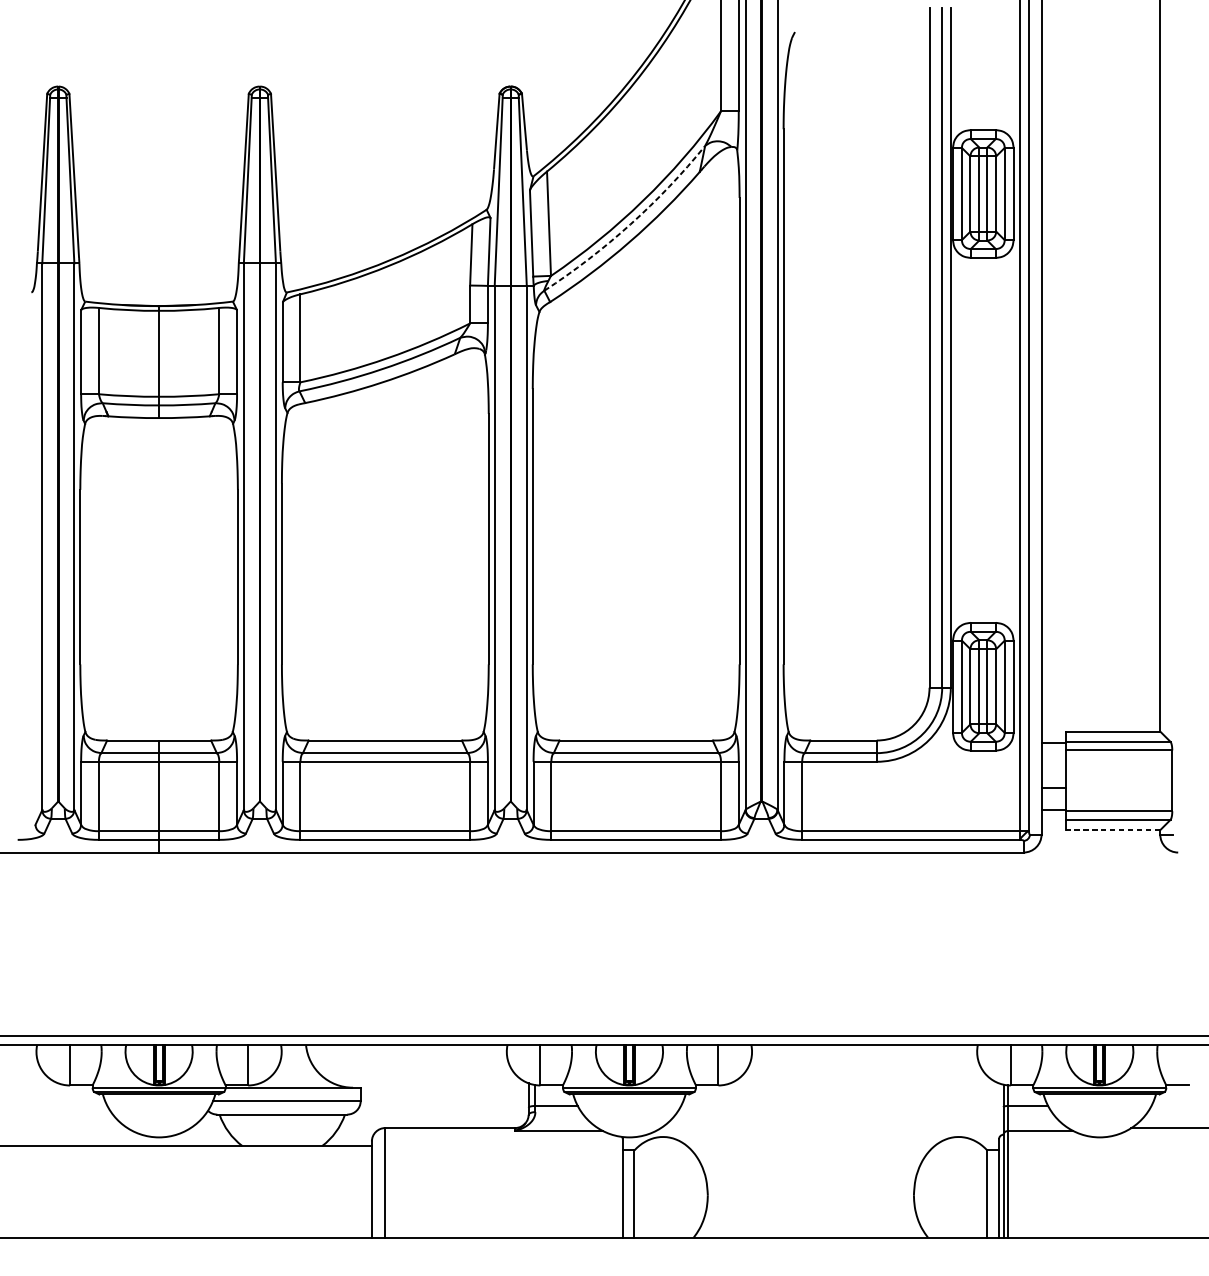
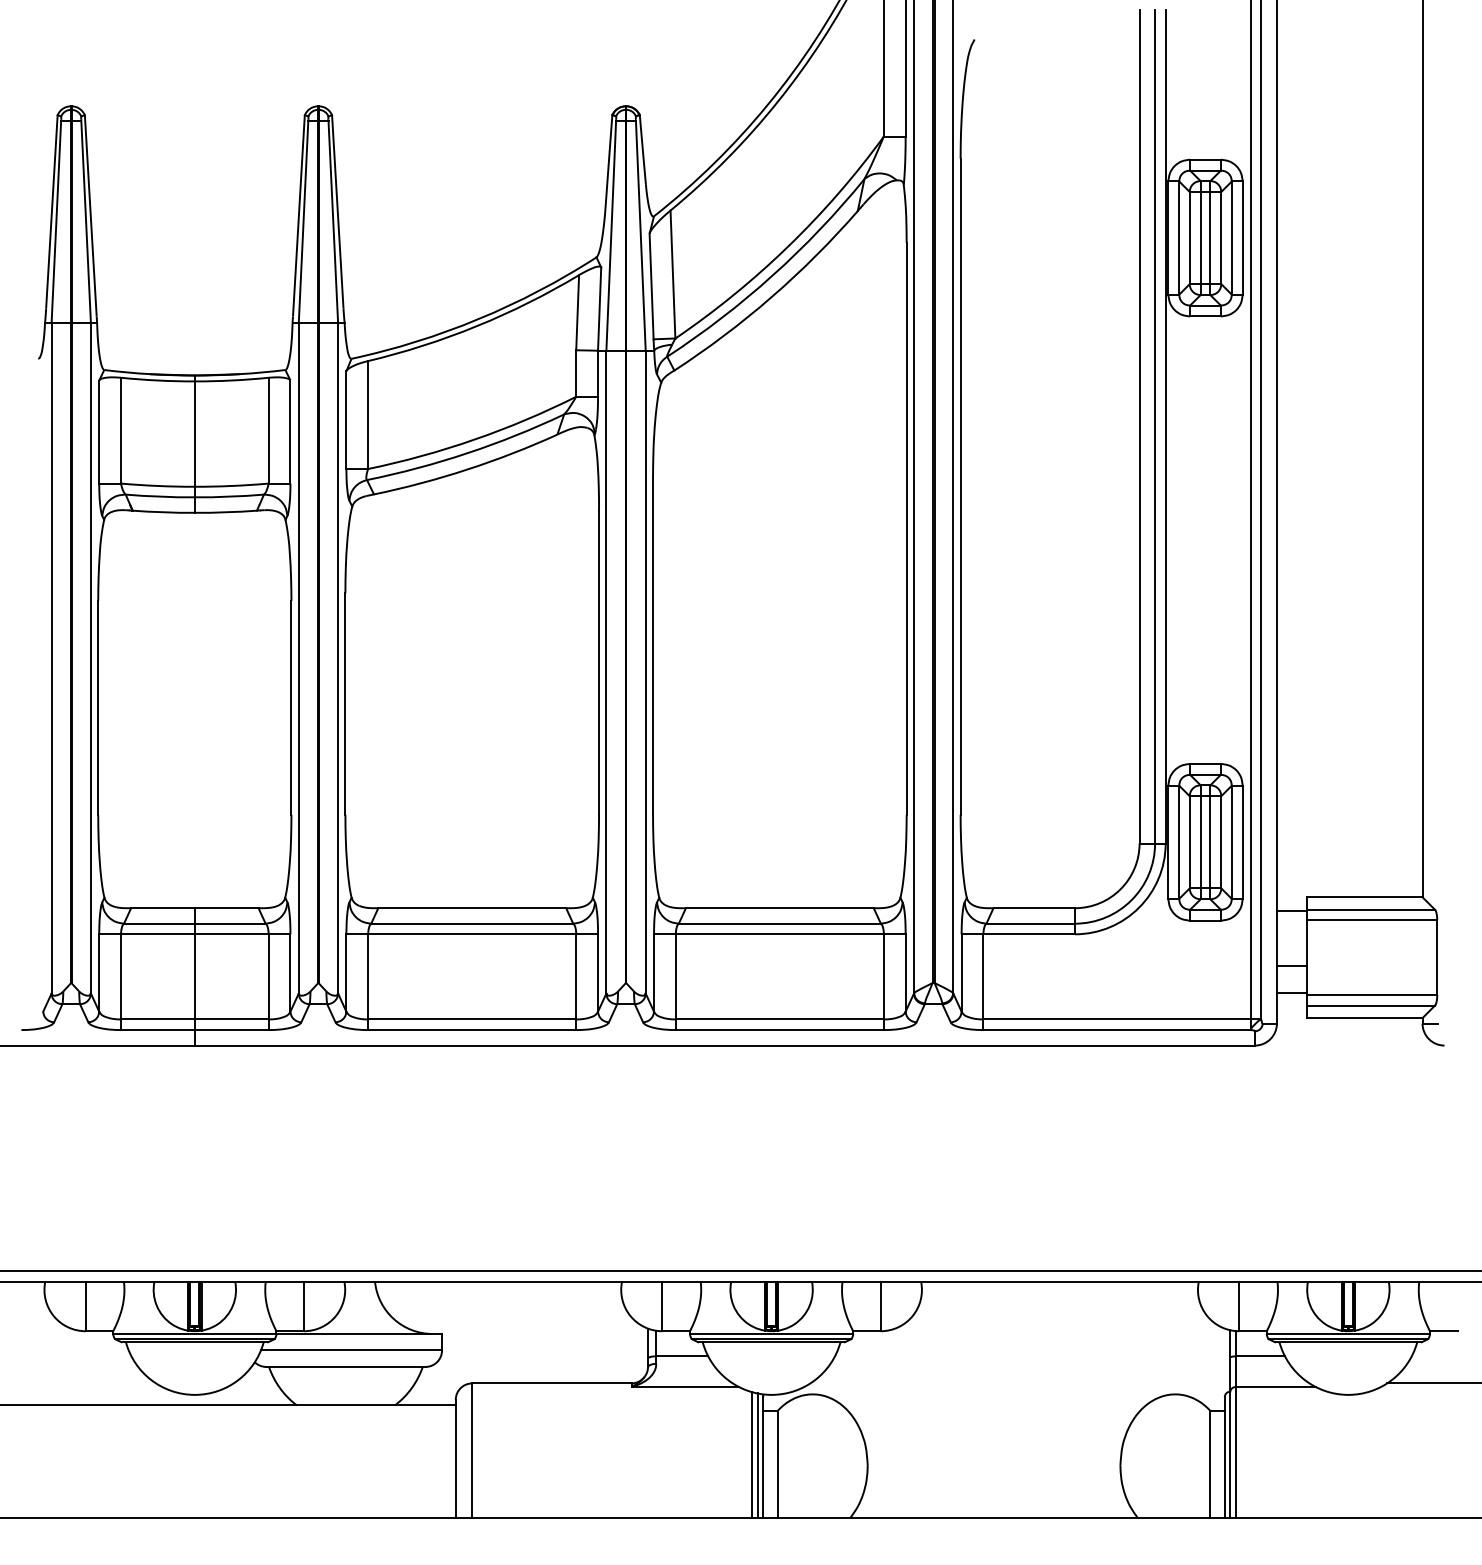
arc: (630, 224) -> (772, 275), dashed -> solid
line: (1112, 830) -> (1364, 1018), dashed -> solid
line: (613, 1186) -> (752, 1454), added
line: (617, 1186) -> (757, 1455), added

